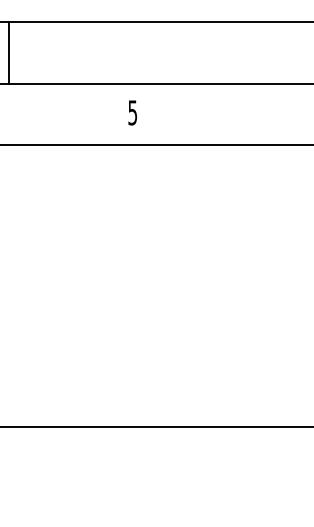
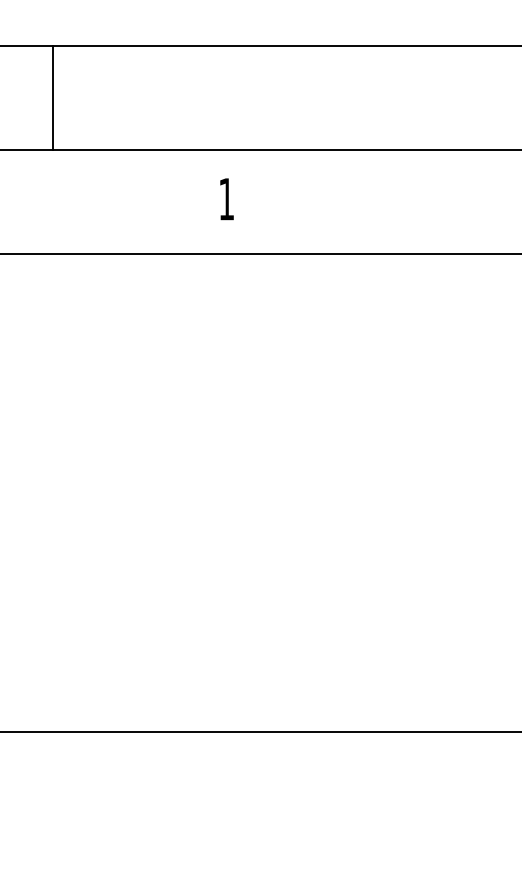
line: (9, 52) -> (53, 97), moved
text: (132, 112) -> (226, 198), 5 -> 1

